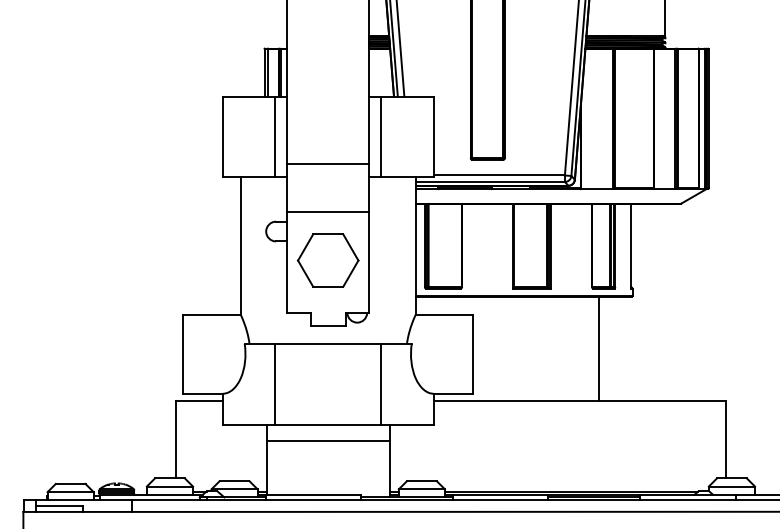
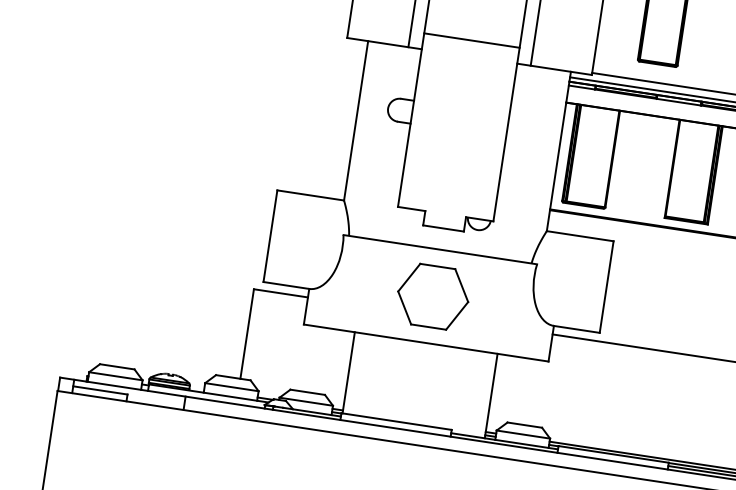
line: (328, 212) -> (463, 97), removed
part: (327, 260) -> (432, 296), moved
line: (275, 383) -> (372, 286), removed
line: (381, 383) -> (495, 304), removed
line: (327, 441) -> (422, 362), removed

